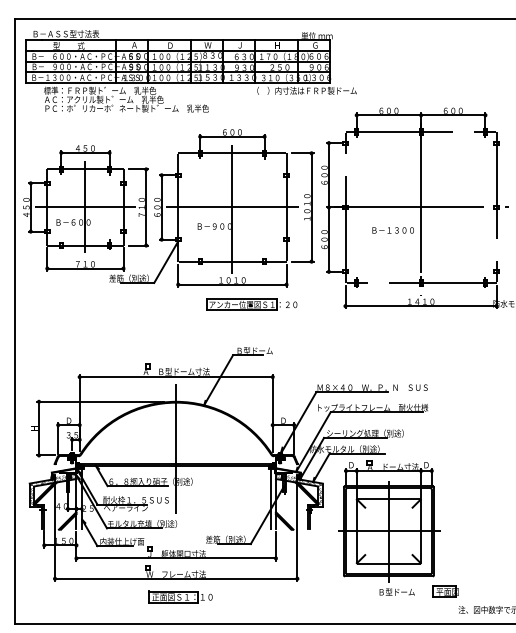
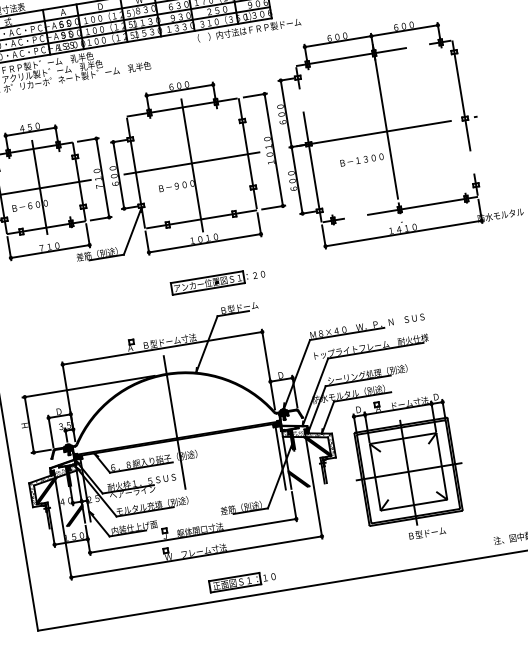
part: (251, 304) -> (217, 281), moved
part: (445, 591) -> (477, 524), removed
part: (180, 596) -> (242, 580), moved

